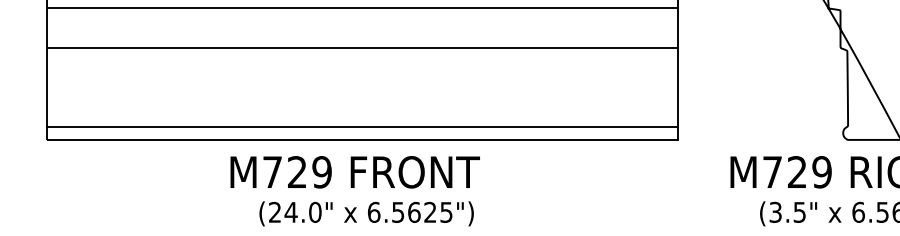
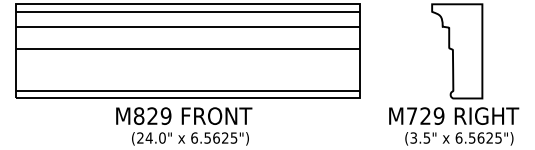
text: (273, 171) -> (139, 115), M729 -> M829

